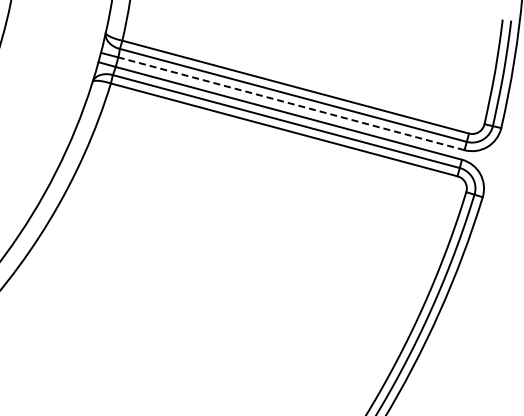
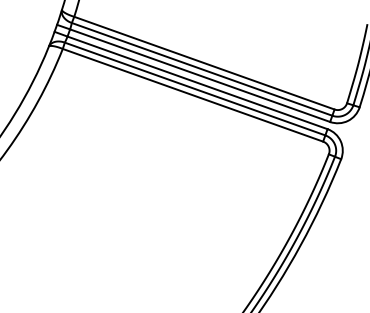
line: (290, 103) -> (199, 75), dashed -> solid

